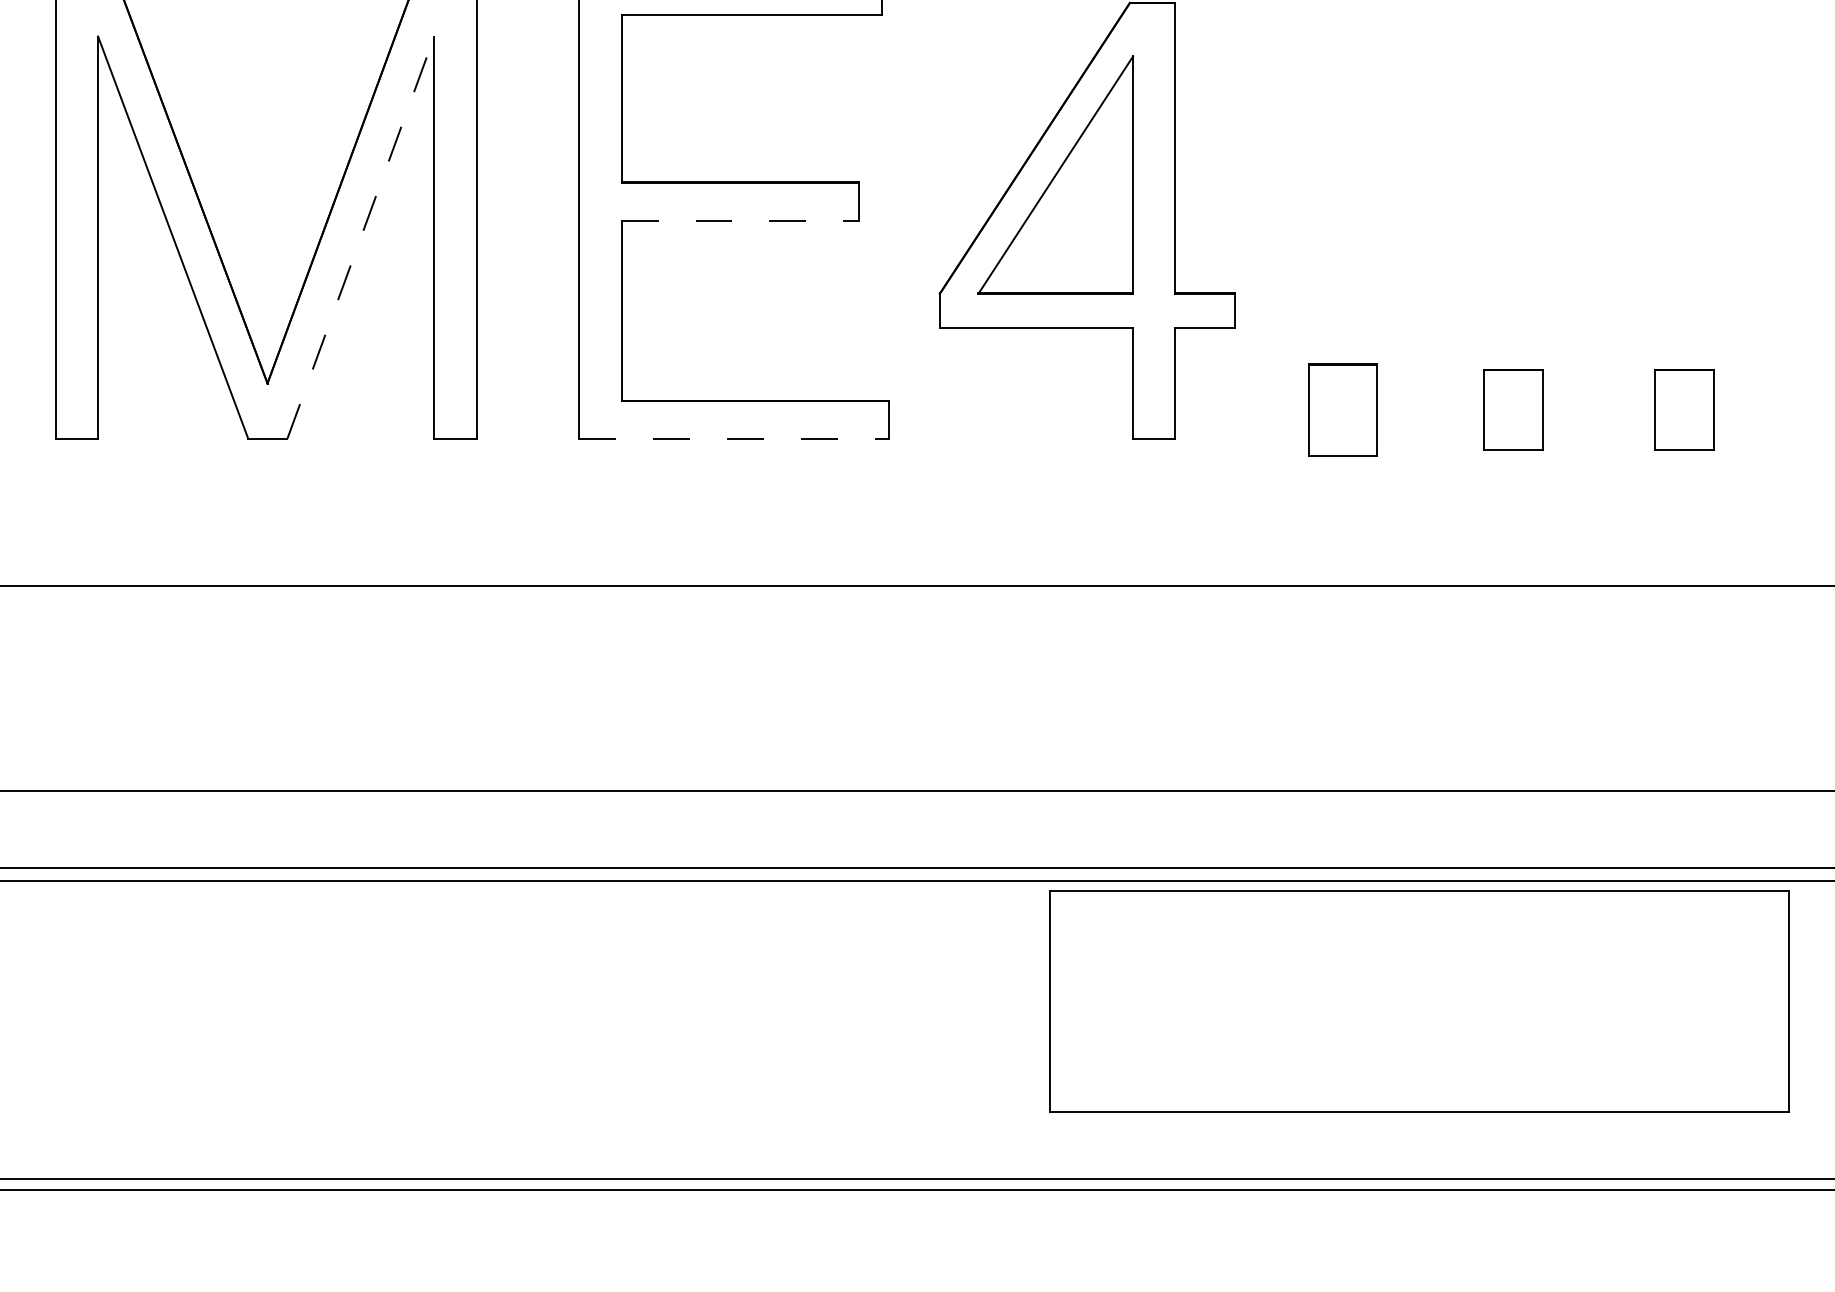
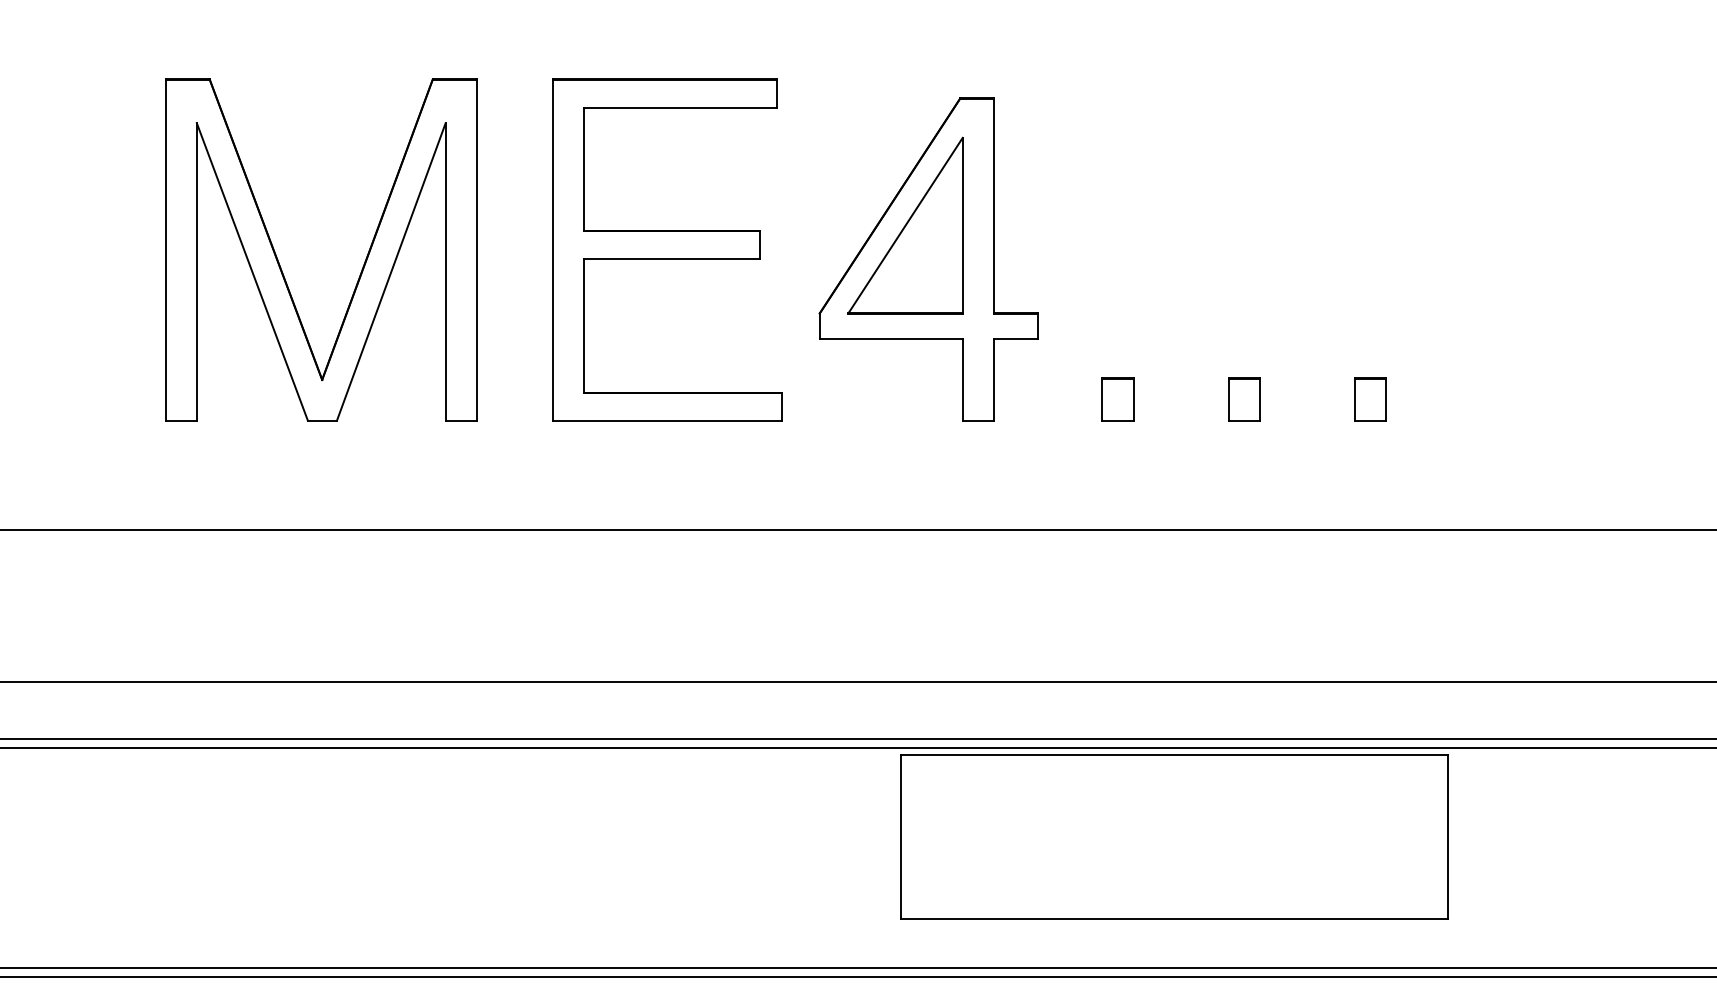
line: (740, 220) -> (672, 259), dashed -> solid
line: (361, 236) -> (391, 271), dashed -> solid
part: (1342, 409) -> (1117, 399), size x0.62
part: (1513, 409) -> (1244, 399), size x0.71
part: (1684, 409) -> (1370, 399), size x0.71
line: (734, 438) -> (667, 420), dashed -> solid

